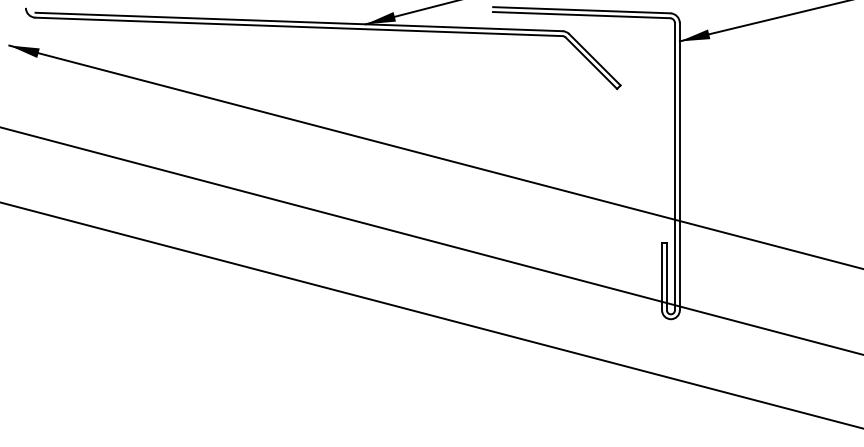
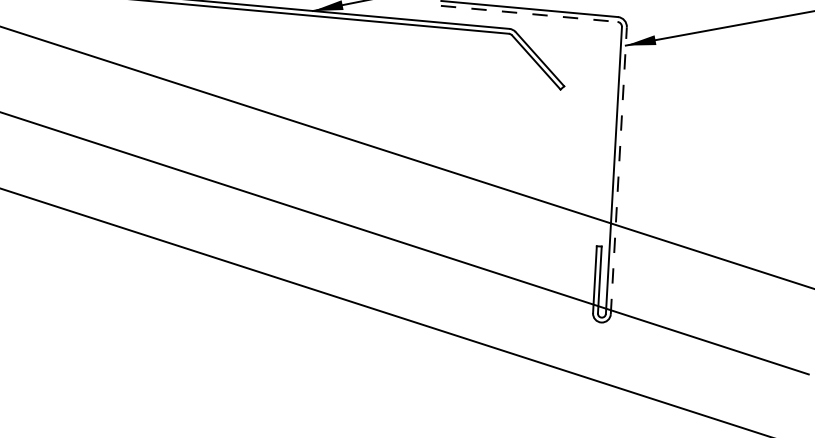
line: (581, 15) -> (529, 14), solid -> dashed
line: (679, 166) -> (618, 170), solid -> dashed

